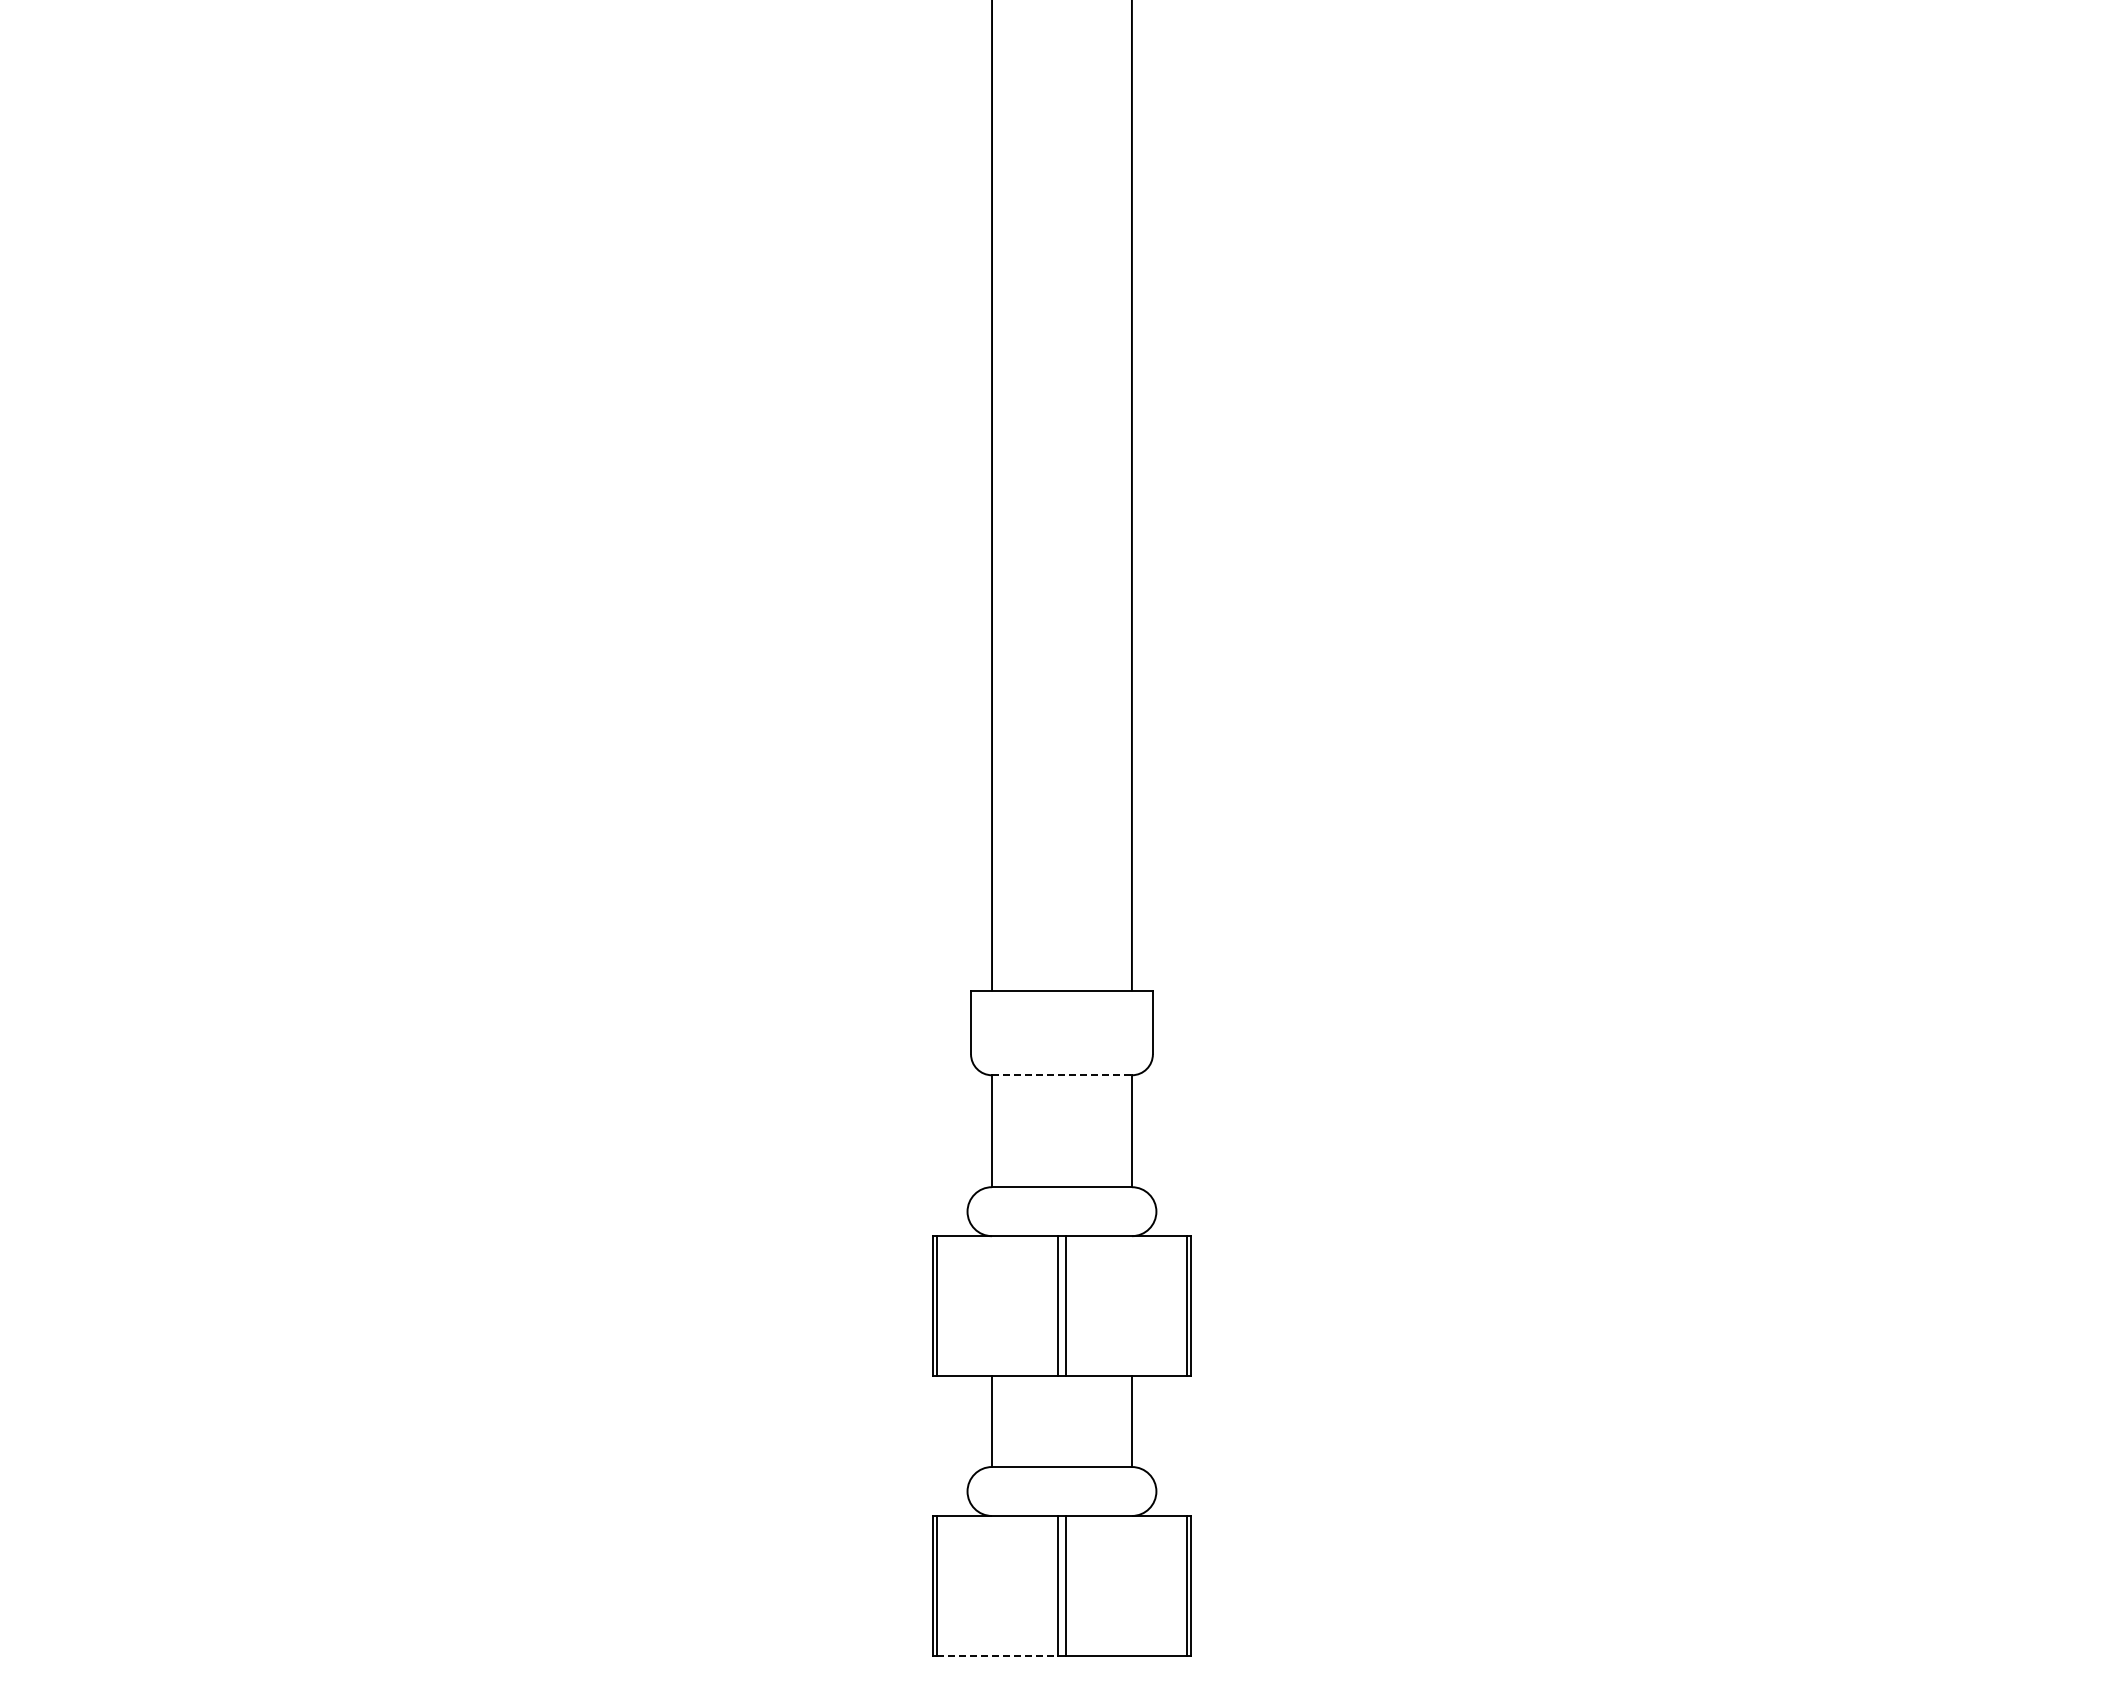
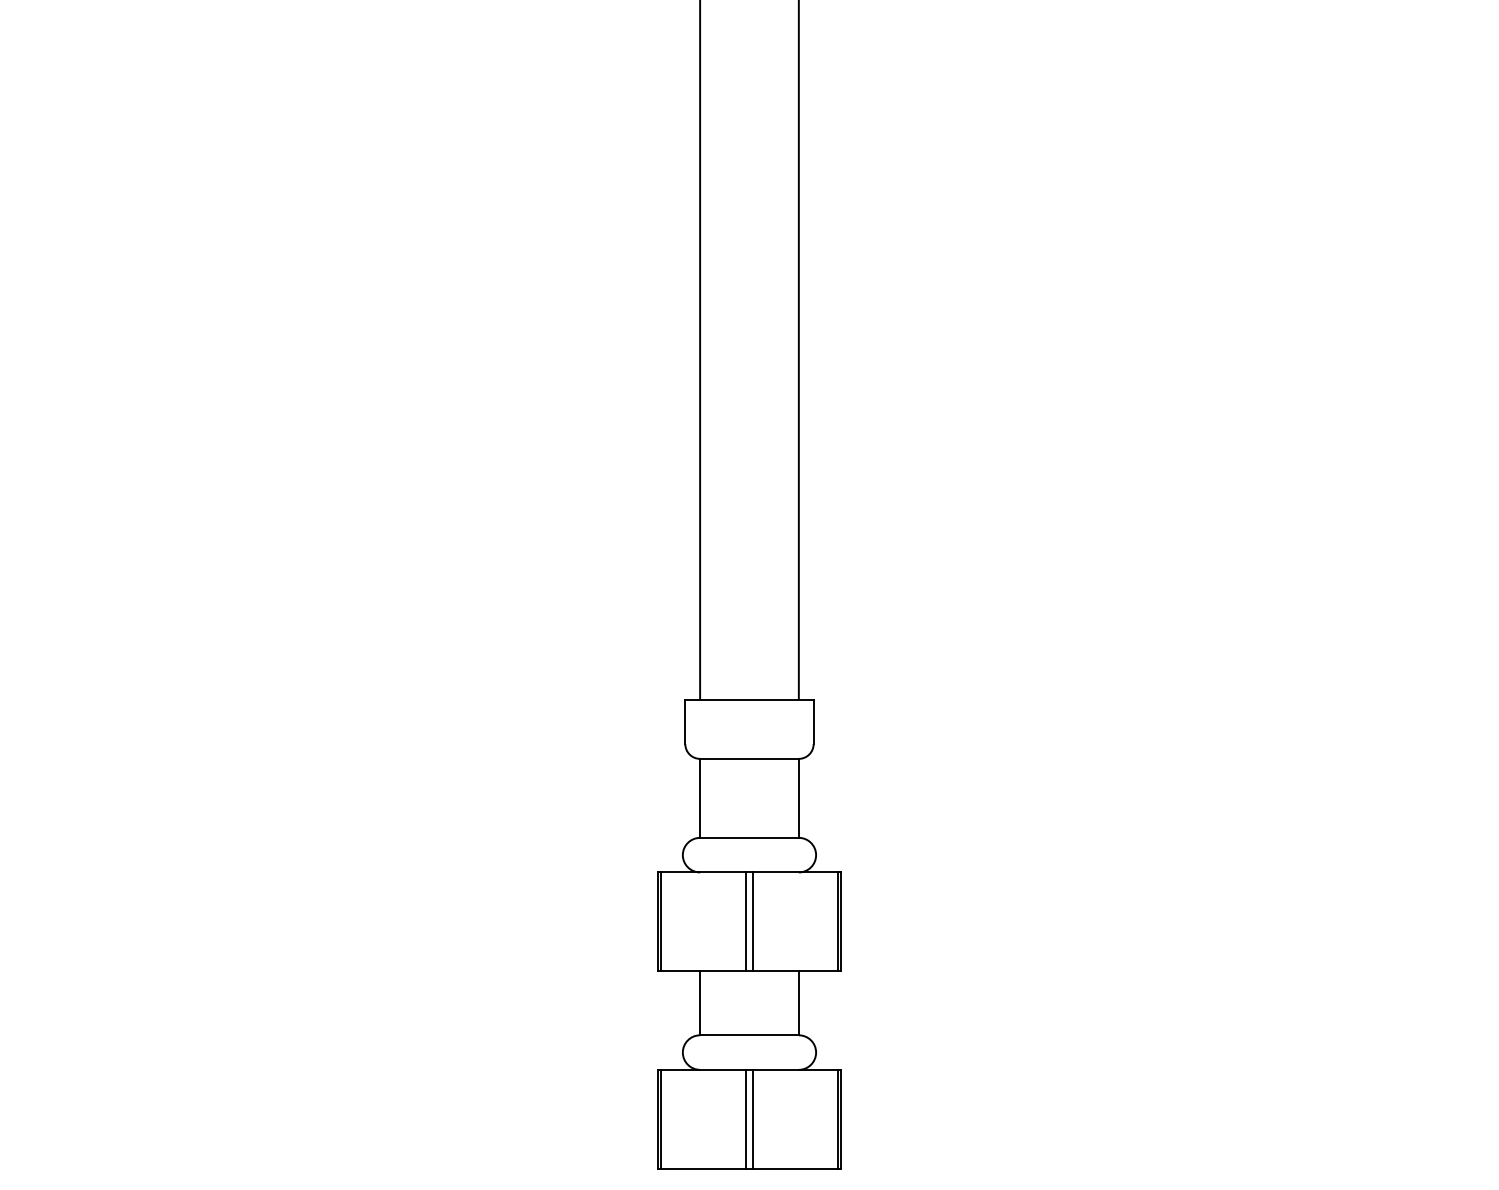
line: (1061, 1075) -> (749, 759), dashed -> solid
line: (997, 1655) -> (703, 1168), dashed -> solid

